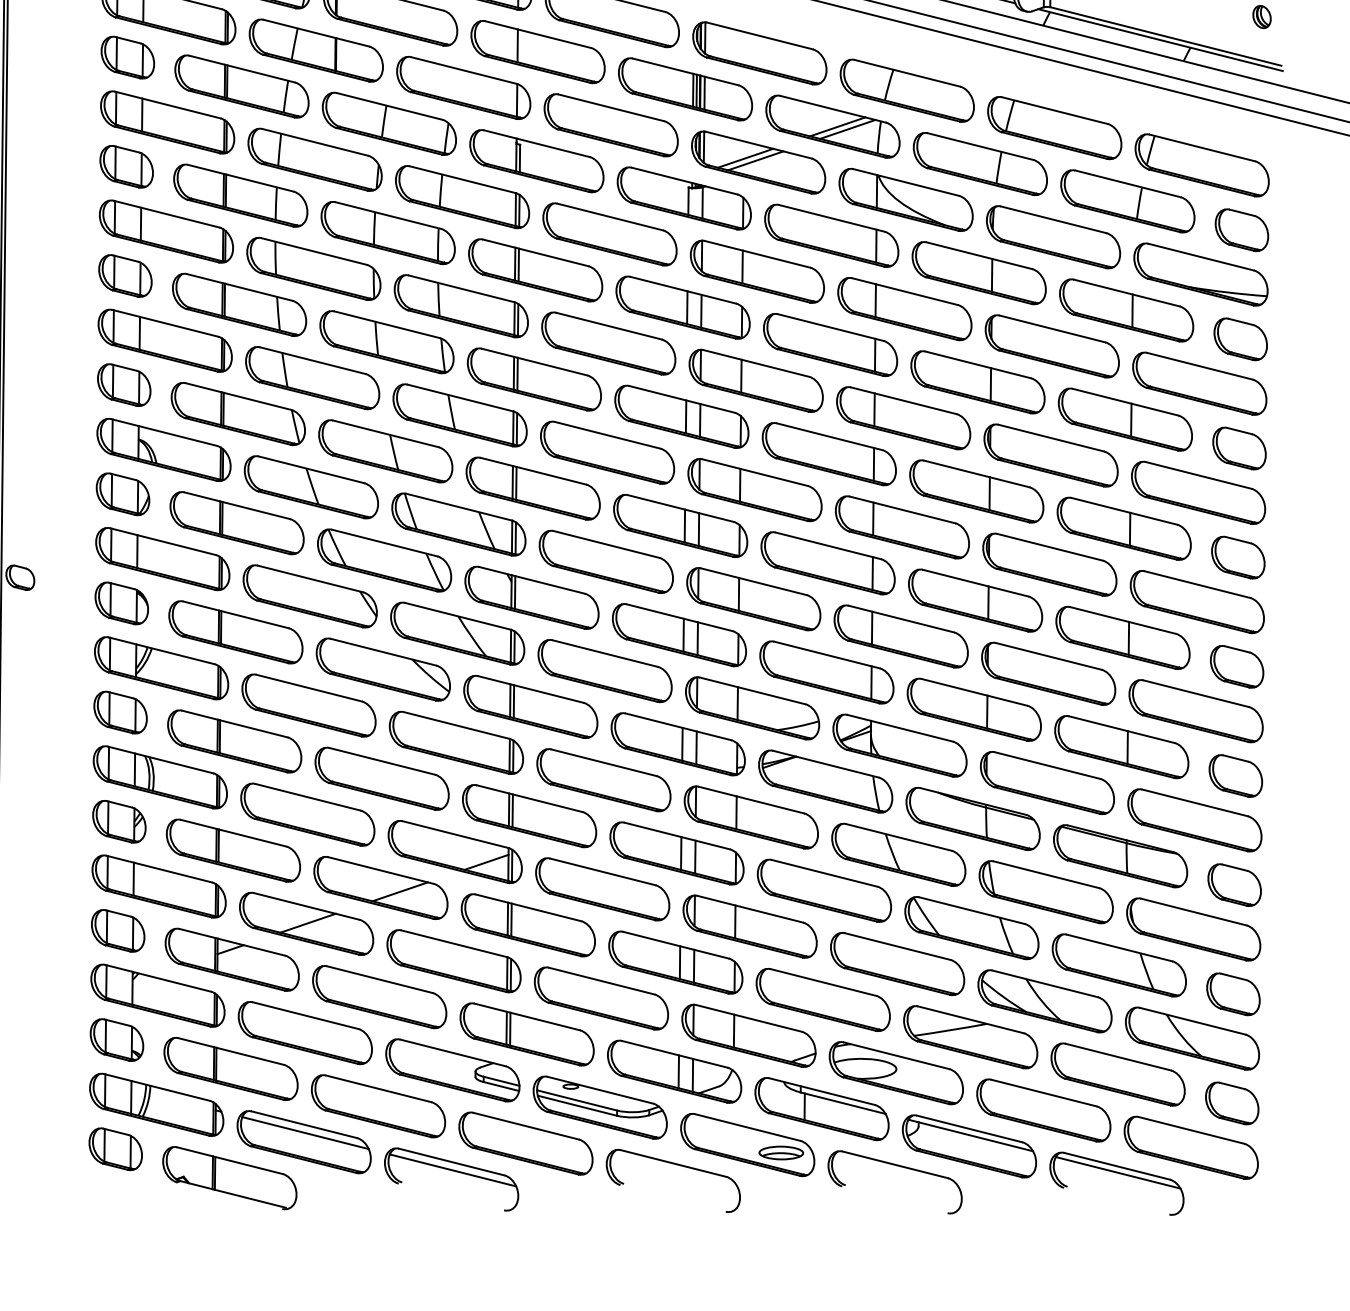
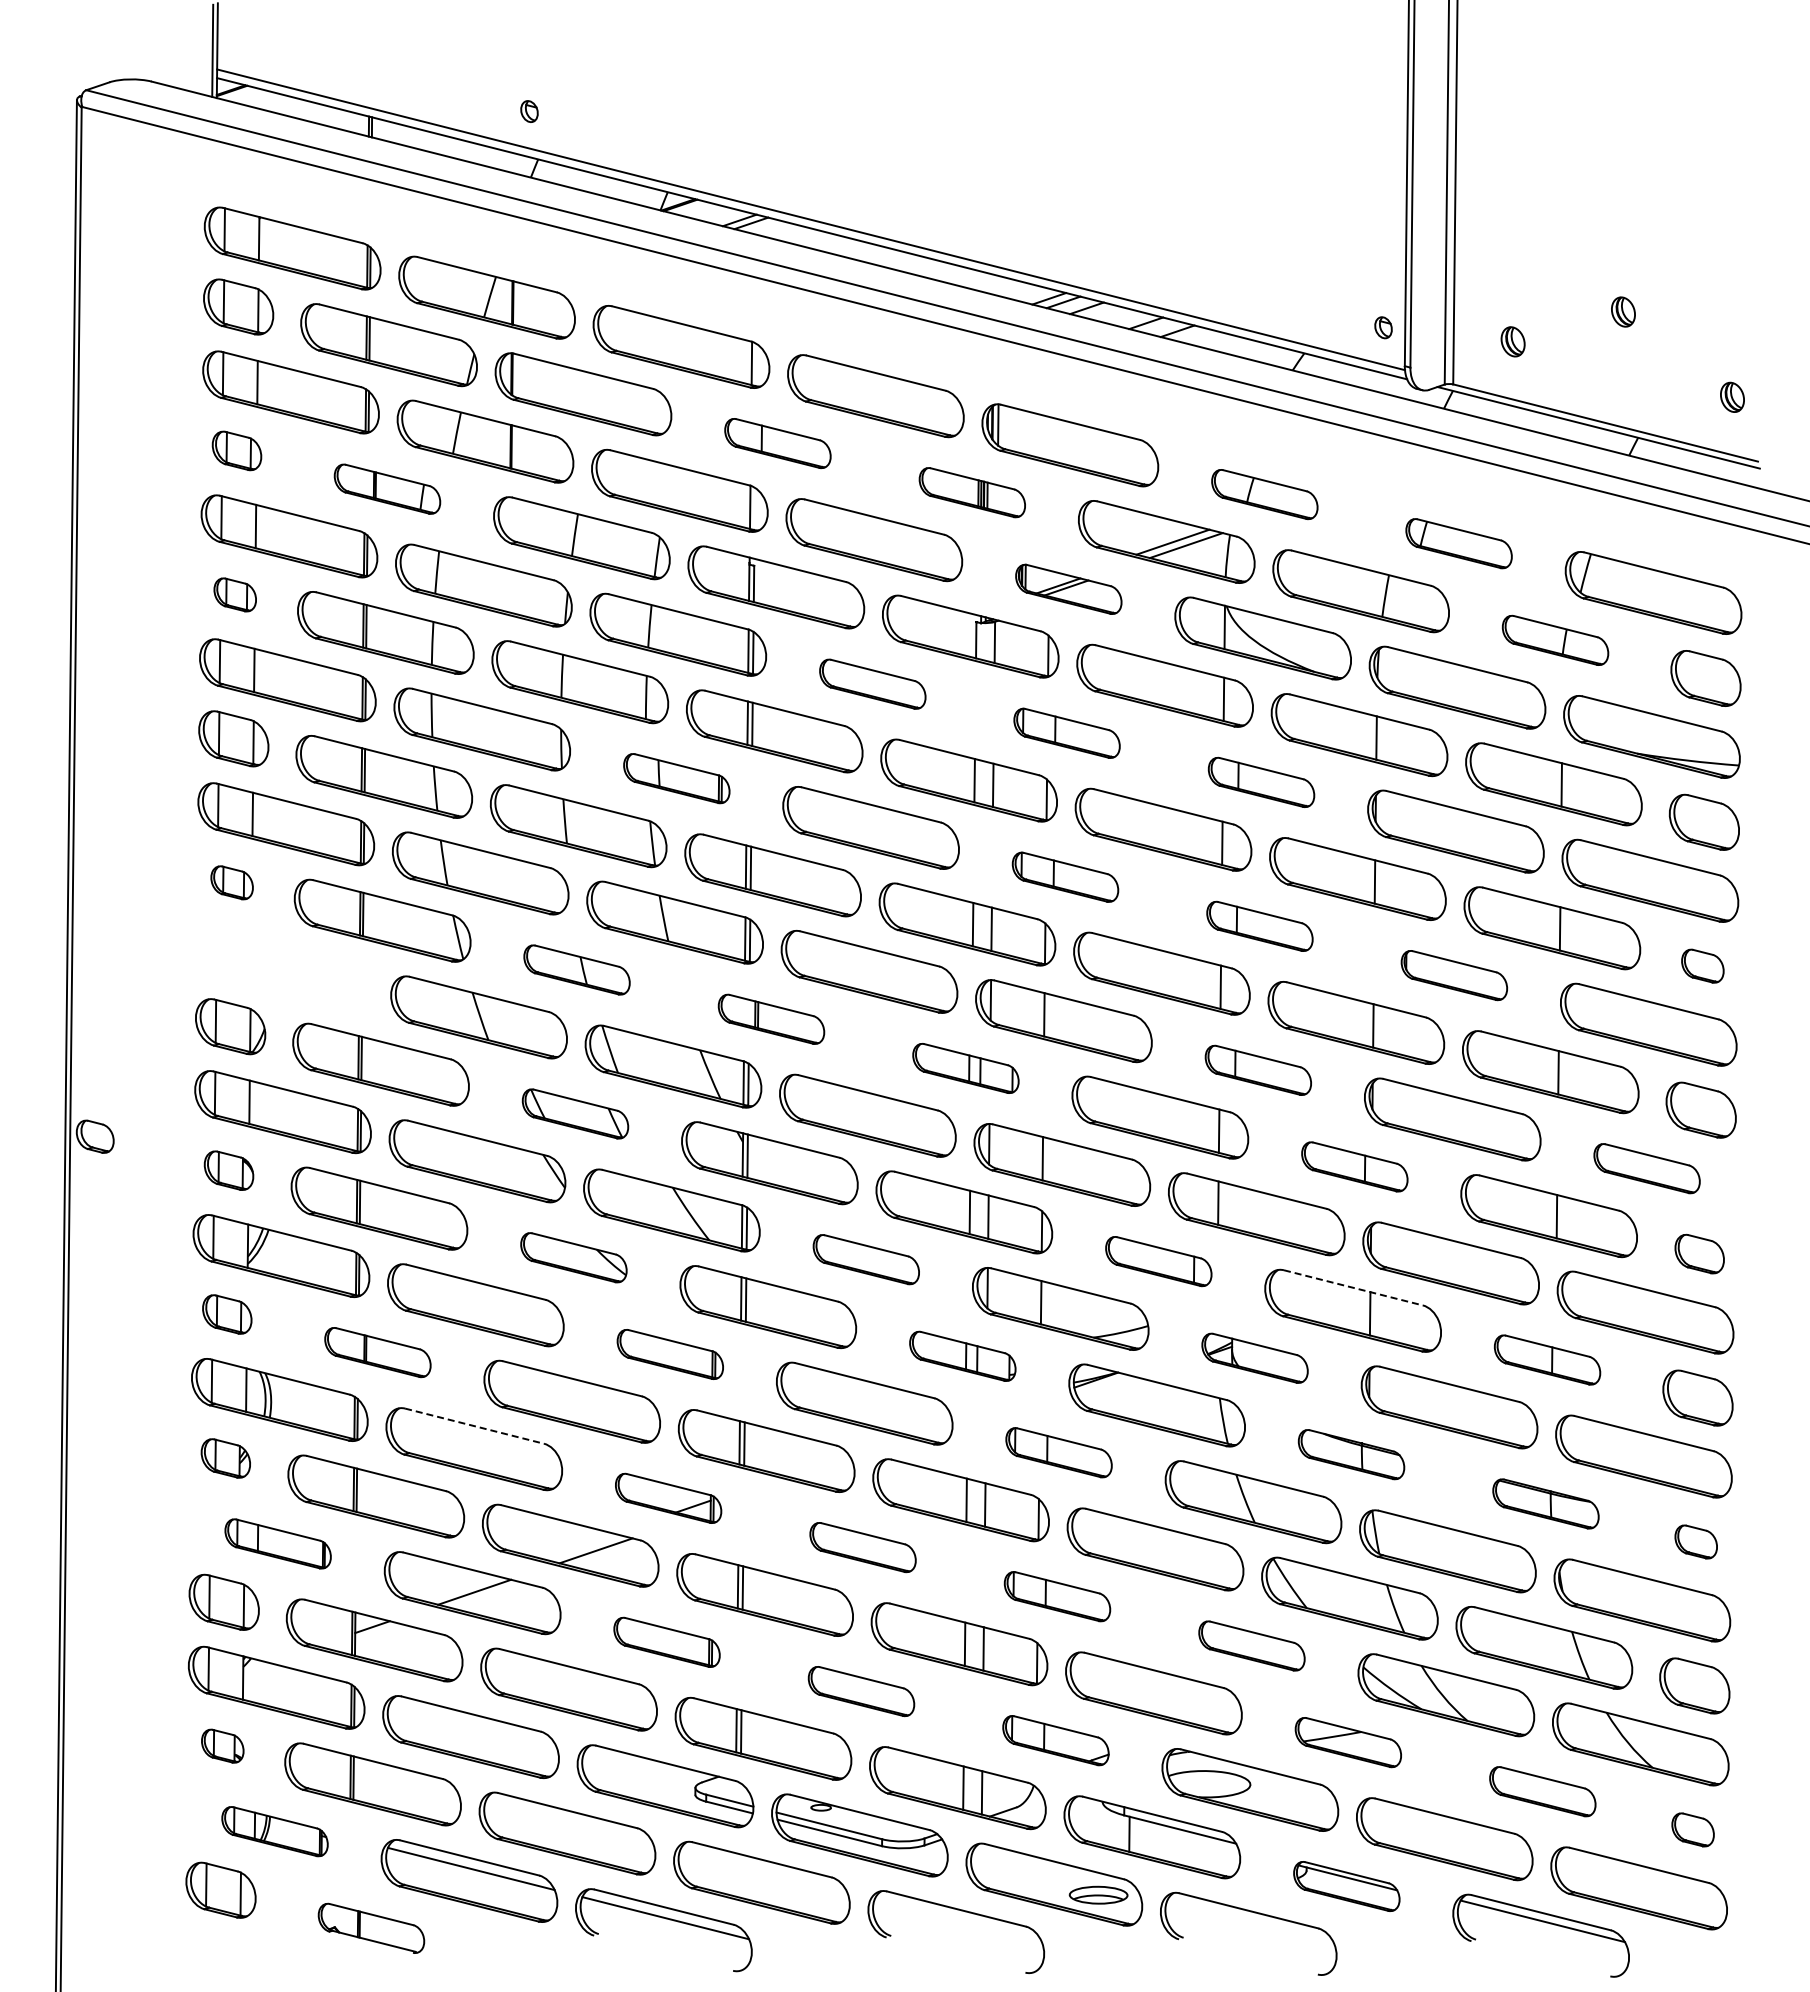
part: (537, 52) -> (777, 443), size x0.6
part: (127, 57) -> (236, 450), size x0.7
part: (241, 86) -> (387, 489), size x0.6
part: (685, 89) -> (972, 492), size x0.6
part: (907, 90) -> (1264, 494), size x0.6
part: (1054, 127) -> (1458, 543), size x0.6
part: (758, 162) -> (1068, 589), size x0.6
part: (125, 166) -> (234, 594), size x0.6
part: (1127, 201) -> (1555, 640), size x0.6
part: (609, 234) -> (872, 684), size x0.6
part: (756, 271) -> (1066, 733), size x0.6
part: (461, 306) -> (676, 778), size x0.6
part: (904, 309) -> (1261, 782), size x0.6
part: (756, 381) -> (1065, 877), size x0.6
part: (123, 384) -> (231, 882), size x0.6
part: (903, 418) -> (1259, 926), size x0.6
part: (1239, 447) -> (1702, 965), size x0.6
part: (163, 450) -> (284, 968), removed
part: (385, 450) -> (576, 969), size x0.6
part: (1051, 455) -> (1454, 975), size x0.6
part: (533, 488) -> (771, 1019), size x0.6
part: (680, 526) -> (965, 1068), size x0.6
part: (902, 527) -> (1258, 1070), size x0.6
part: (384, 560) -> (575, 1113), size x0.6
part: (975, 600) -> (1354, 1166), size x0.6
part: (1196, 601) -> (1646, 1168), size x0.6
part: (121, 603) -> (228, 1170), size x0.7
part: (1237, 666) -> (1699, 1253), size x0.7
part: (383, 669) -> (573, 1257), size x0.6
part: (605, 670) -> (866, 1259), size x0.6
part: (826, 672) -> (1158, 1261), size x0.6
line: (974, 692) -> (1353, 1287), solid -> dashed
part: (119, 712) -> (226, 1314), size x0.7
part: (234, 741) -> (377, 1352), size x0.6
part: (456, 742) -> (670, 1354), size x0.6
part: (678, 744) -> (962, 1356), size x0.6
part: (899, 745) -> (1254, 1358), size x0.6
part: (1121, 746) -> (1547, 1359), size x0.6
line: (307, 797) -> (474, 1426), solid -> dashed
part: (750, 817) -> (1058, 1452), size x0.6
part: (973, 818) -> (1351, 1454), size x0.6
part: (119, 821) -> (225, 1458), size x0.7
part: (455, 852) -> (668, 1498), size x0.6
part: (1120, 855) -> (1545, 1503), size x0.6
part: (1233, 884) -> (1695, 1541), size x0.6
part: (158, 886) -> (277, 1543), size x0.6
part: (602, 889) -> (862, 1547), size x0.6
part: (750, 926) -> (1057, 1596), size x0.6
part: (453, 961) -> (666, 1642), size x0.6
part: (897, 963) -> (1251, 1645), size x0.6
part: (601, 998) -> (861, 1691), size x0.6
part: (748, 1035) -> (1055, 1740), size x0.6
part: (970, 1037) -> (1348, 1742), size x0.6
part: (116, 1039) -> (222, 1745), size x0.6
part: (1117, 1074) -> (1542, 1791), size x0.6
part: (1231, 1103) -> (1692, 1829), size x0.6
part: (156, 1104) -> (274, 1831), size x0.6
part: (969, 1146) -> (1346, 1886), size x0.6
part: (229, 1178) -> (371, 1928), size x0.6

